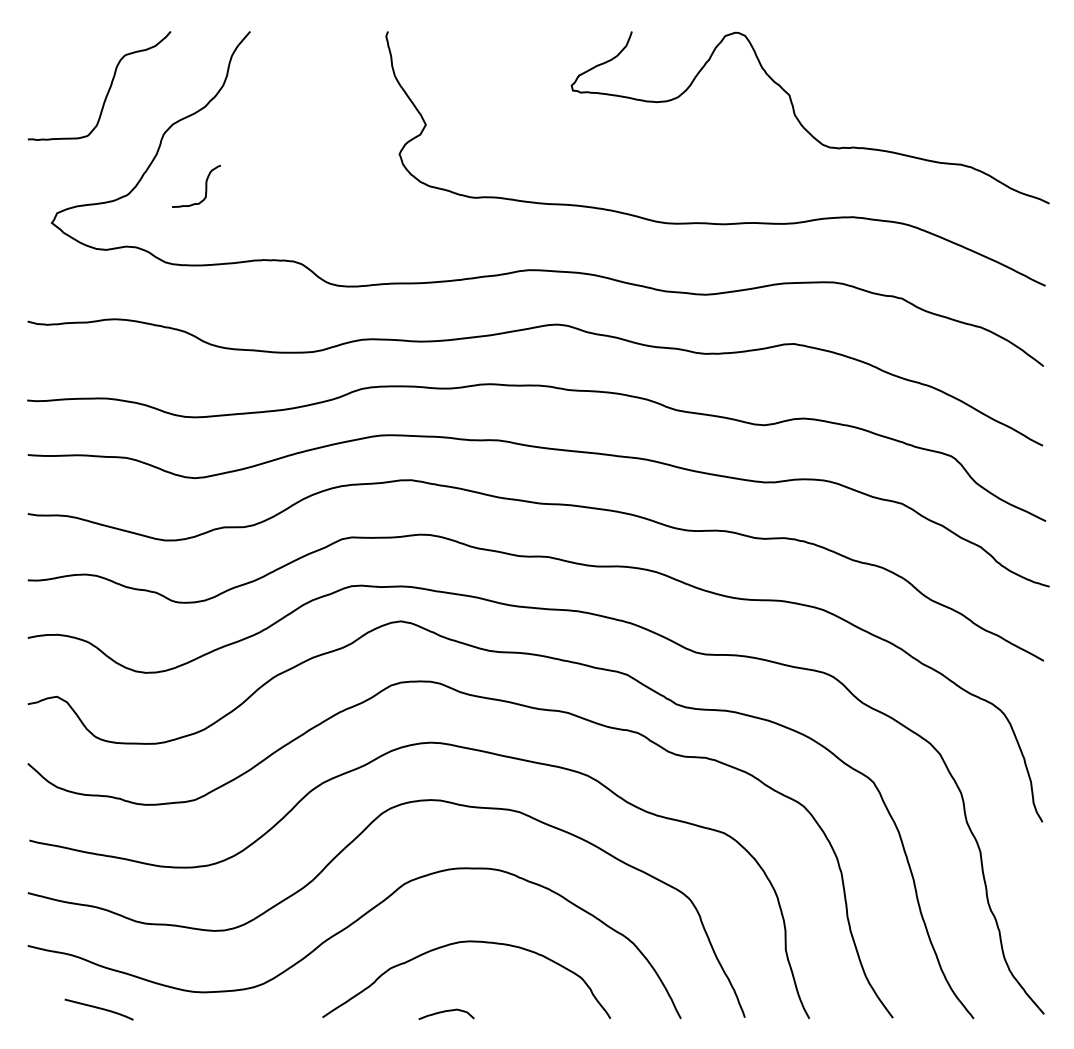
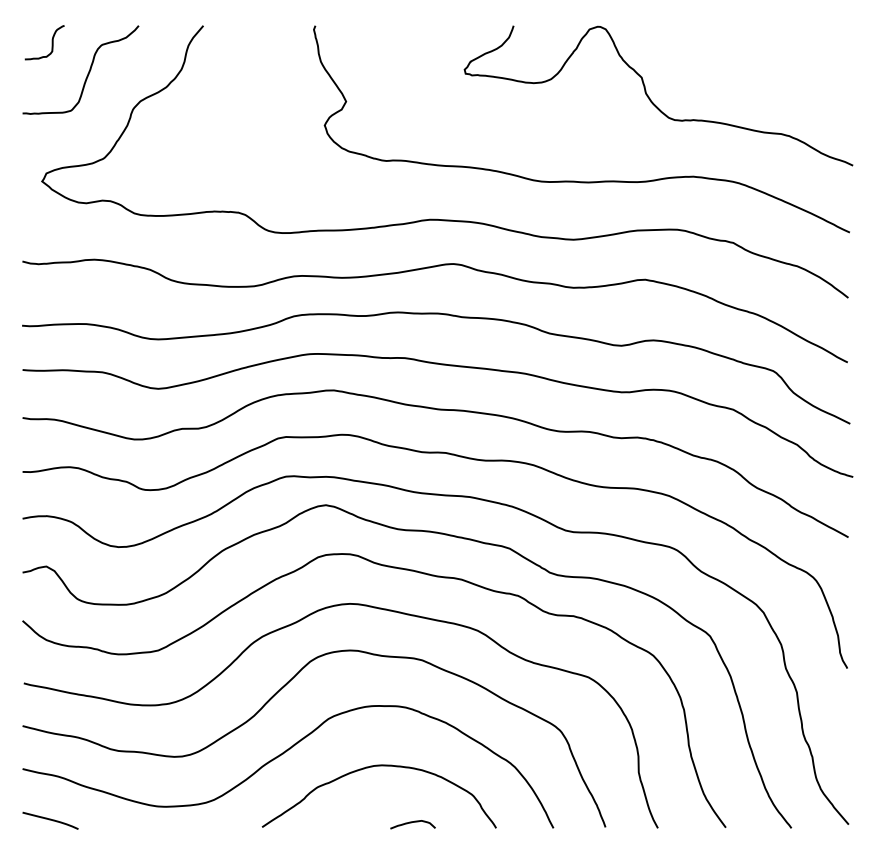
curve: (204, 186) -> (51, 42), moved
curve: (99, 1009) -> (50, 820), moved
curve: (444, 1012) -> (411, 823), moved

